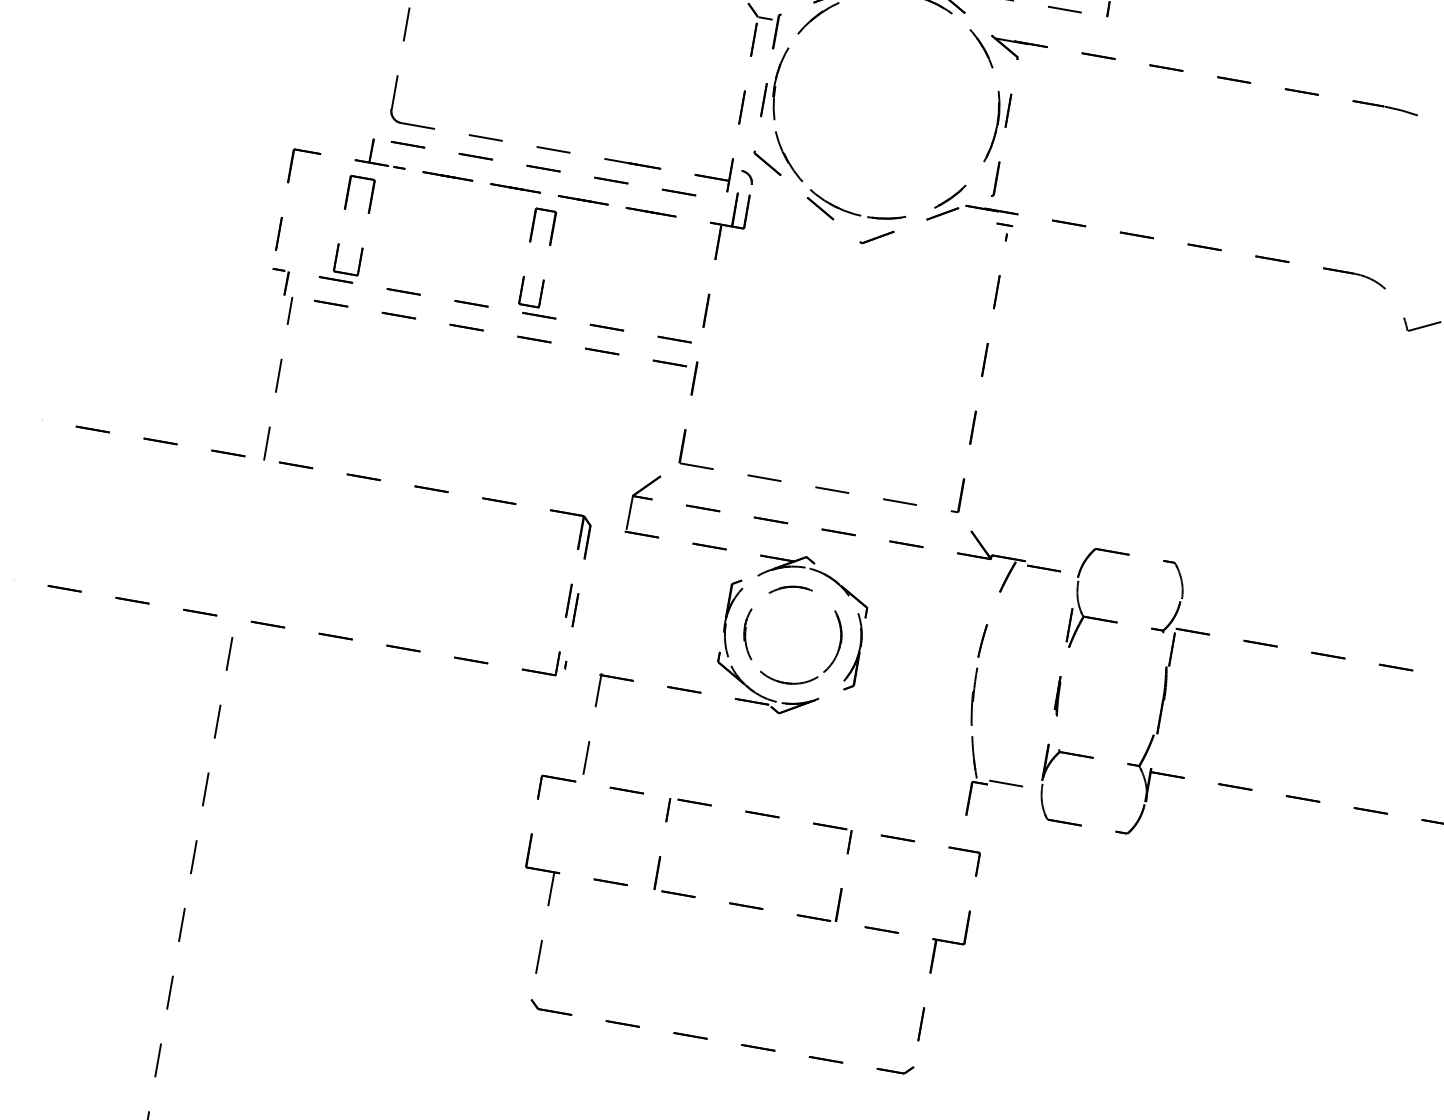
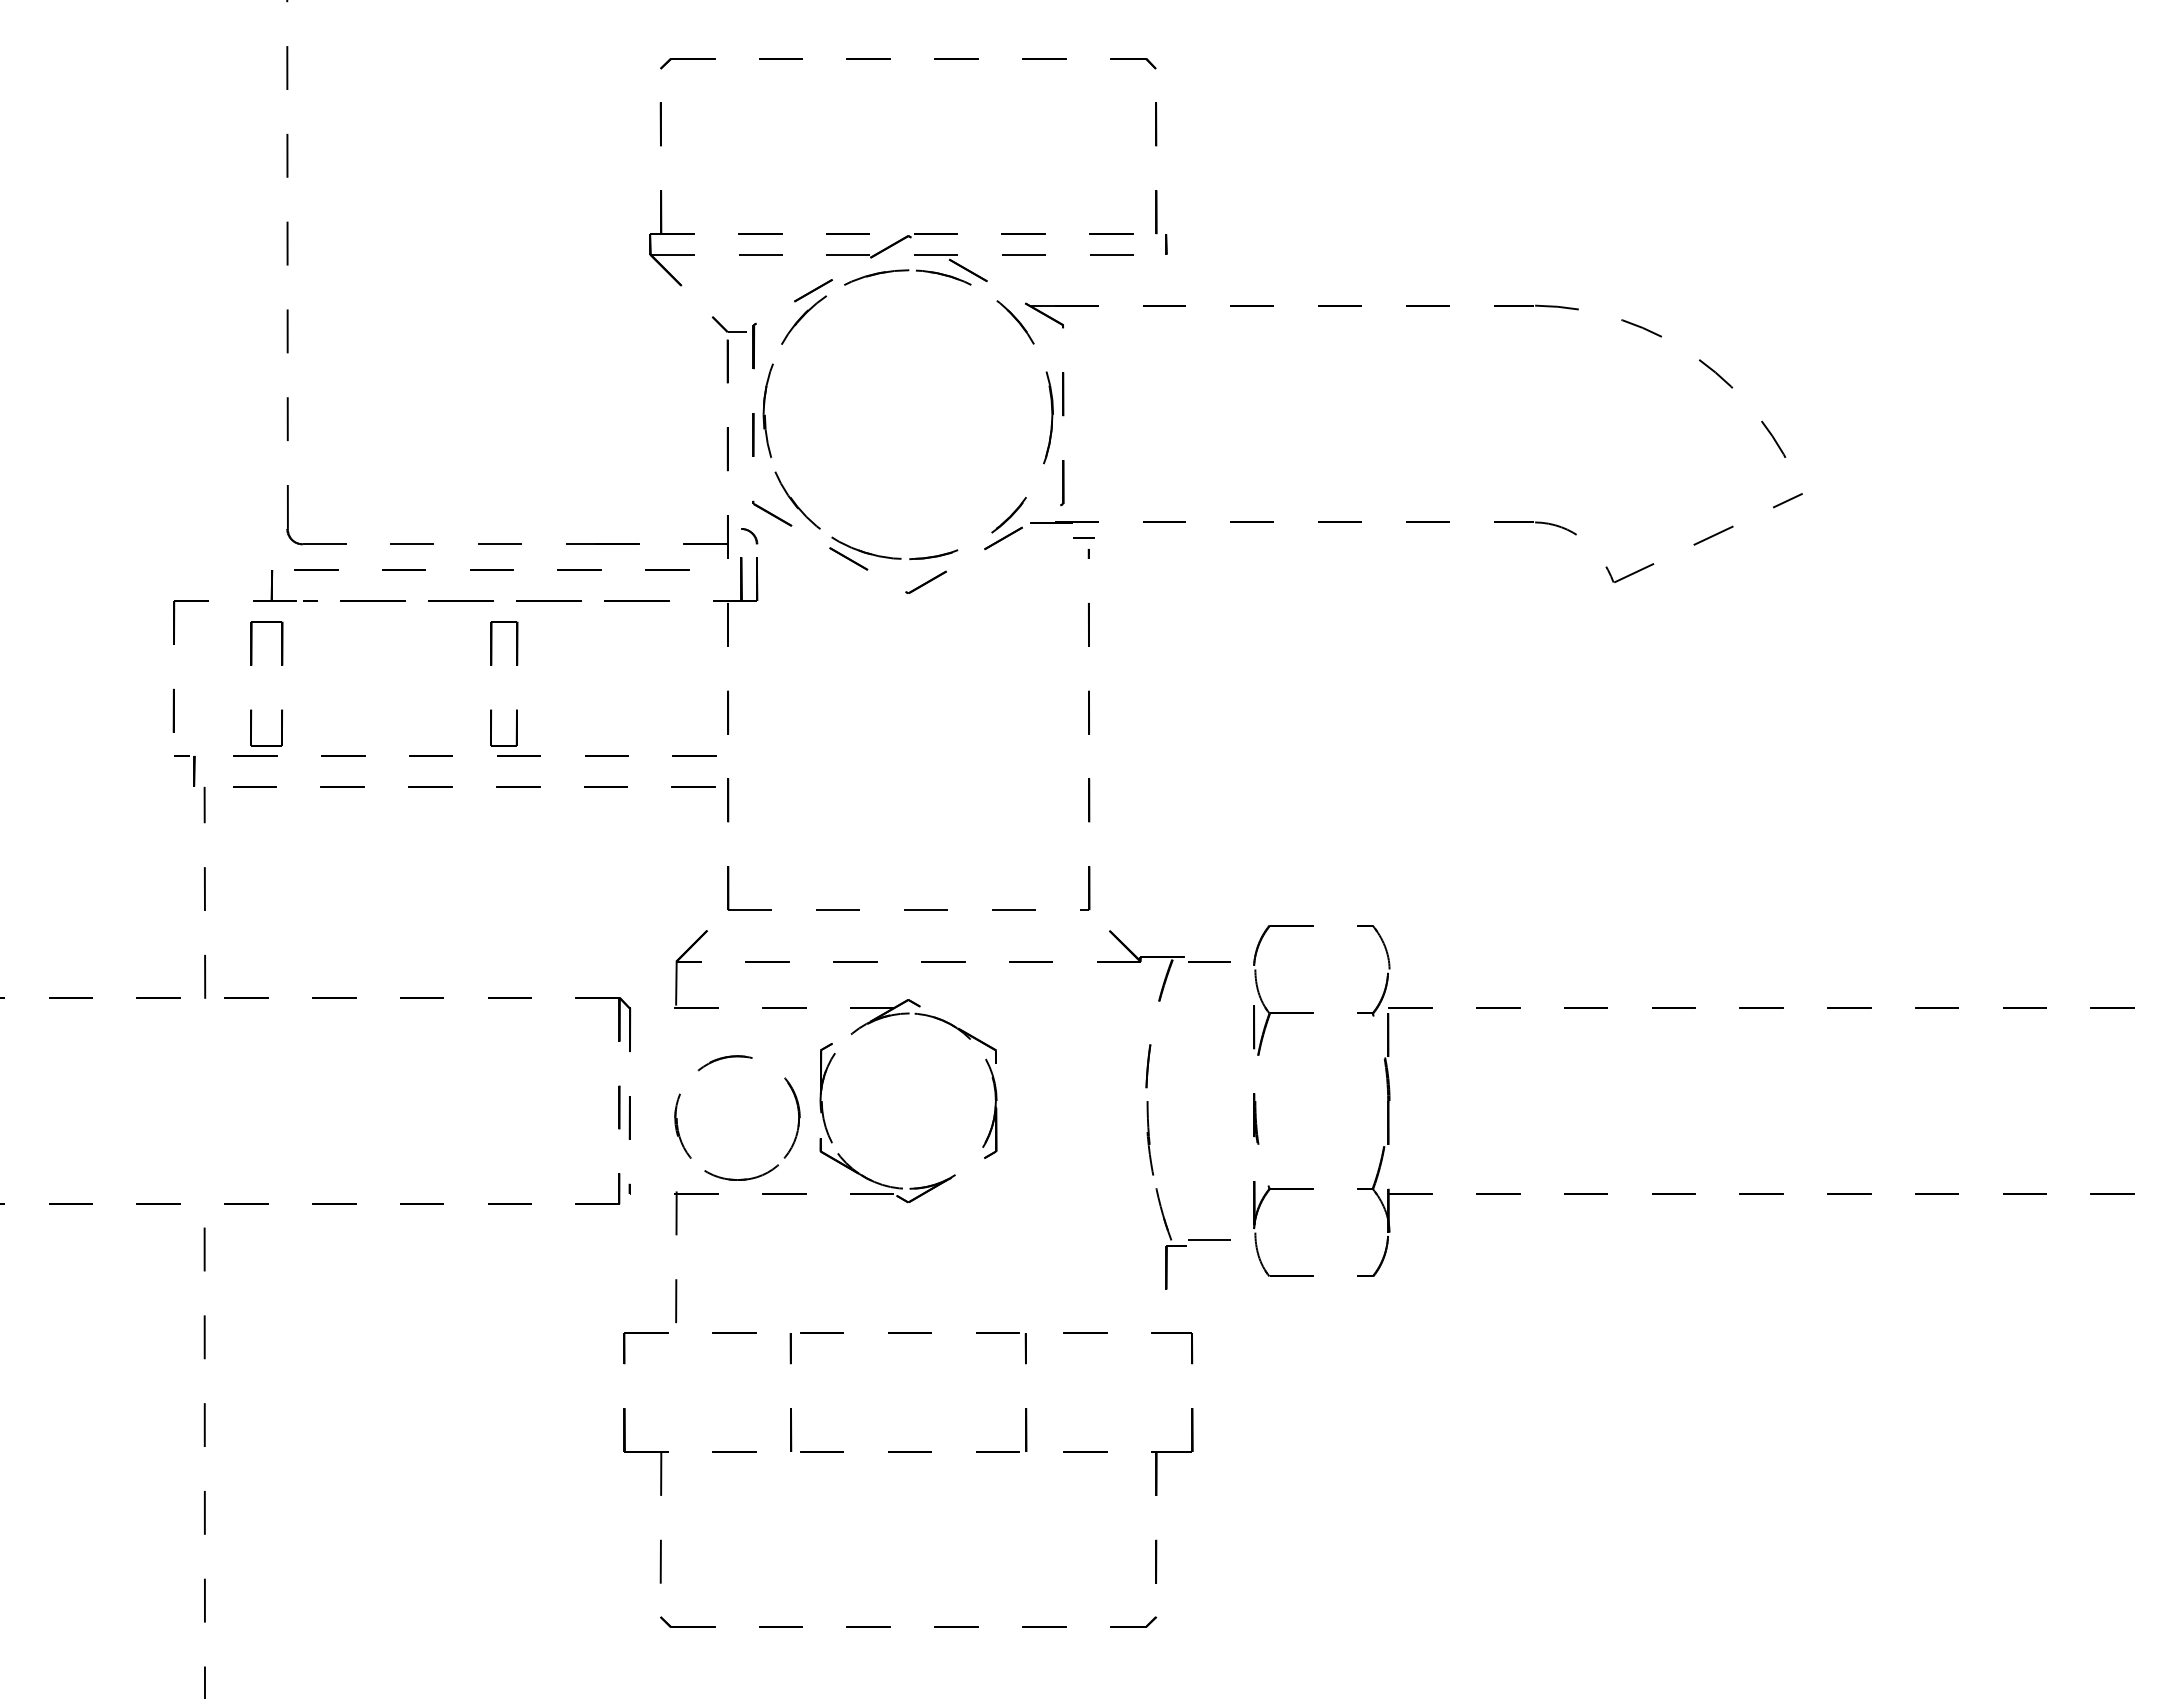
part: (746, 632) -> (678, 1125), moved

